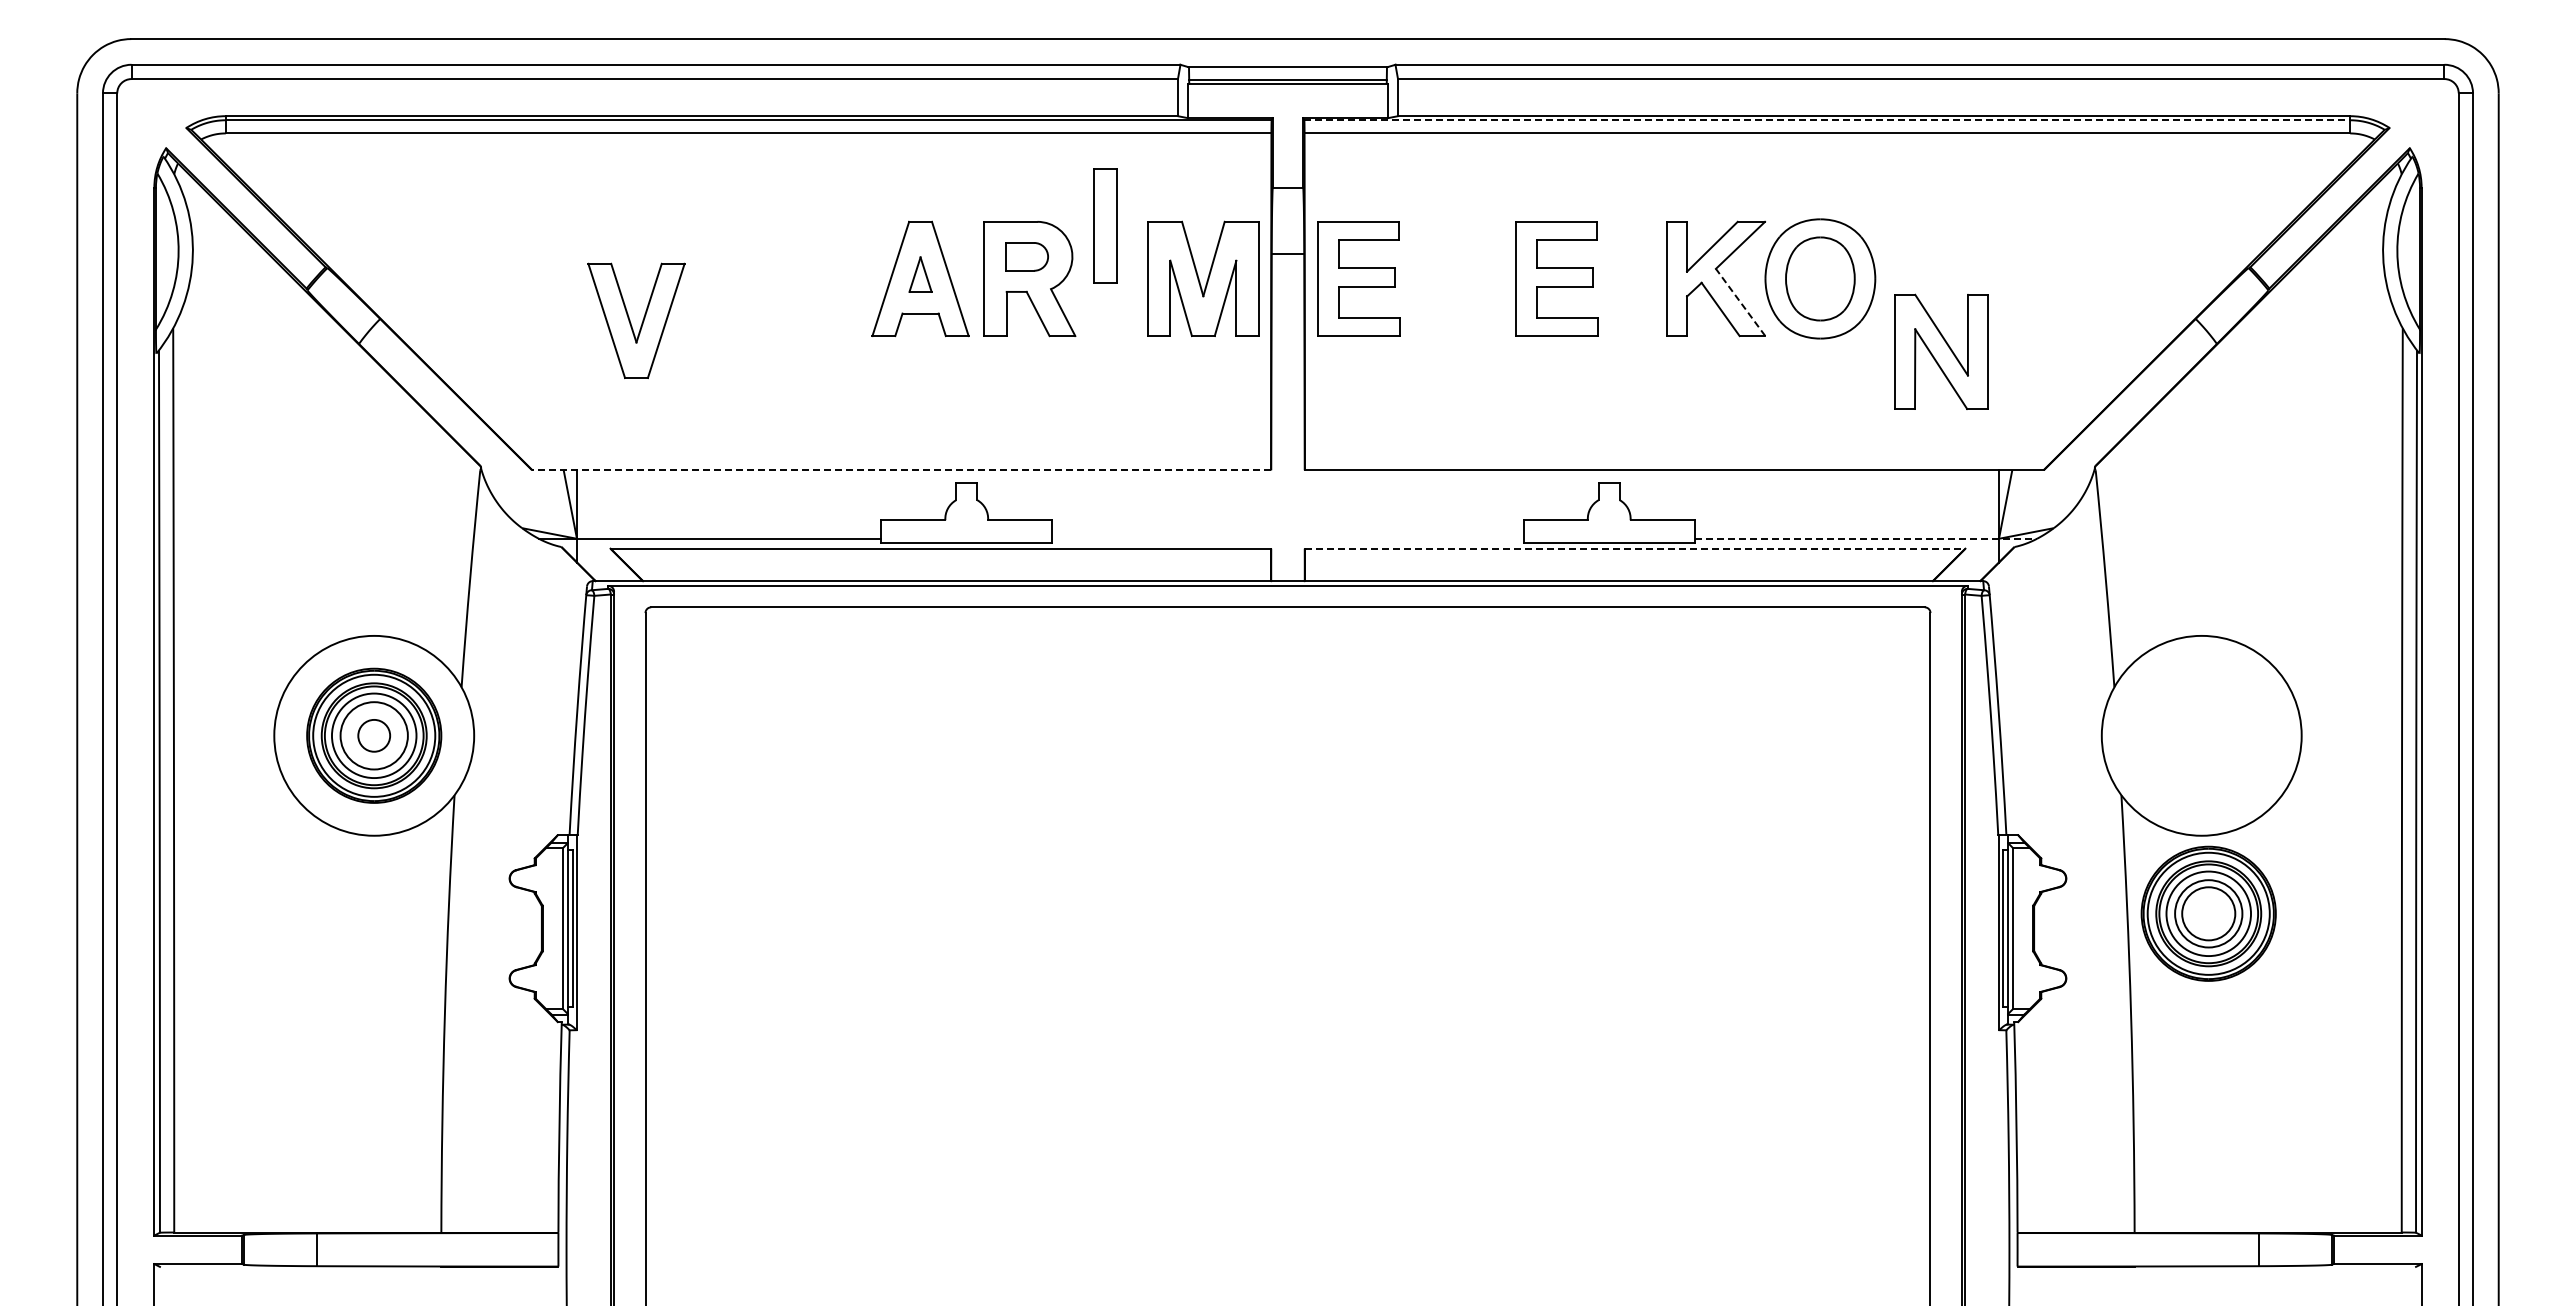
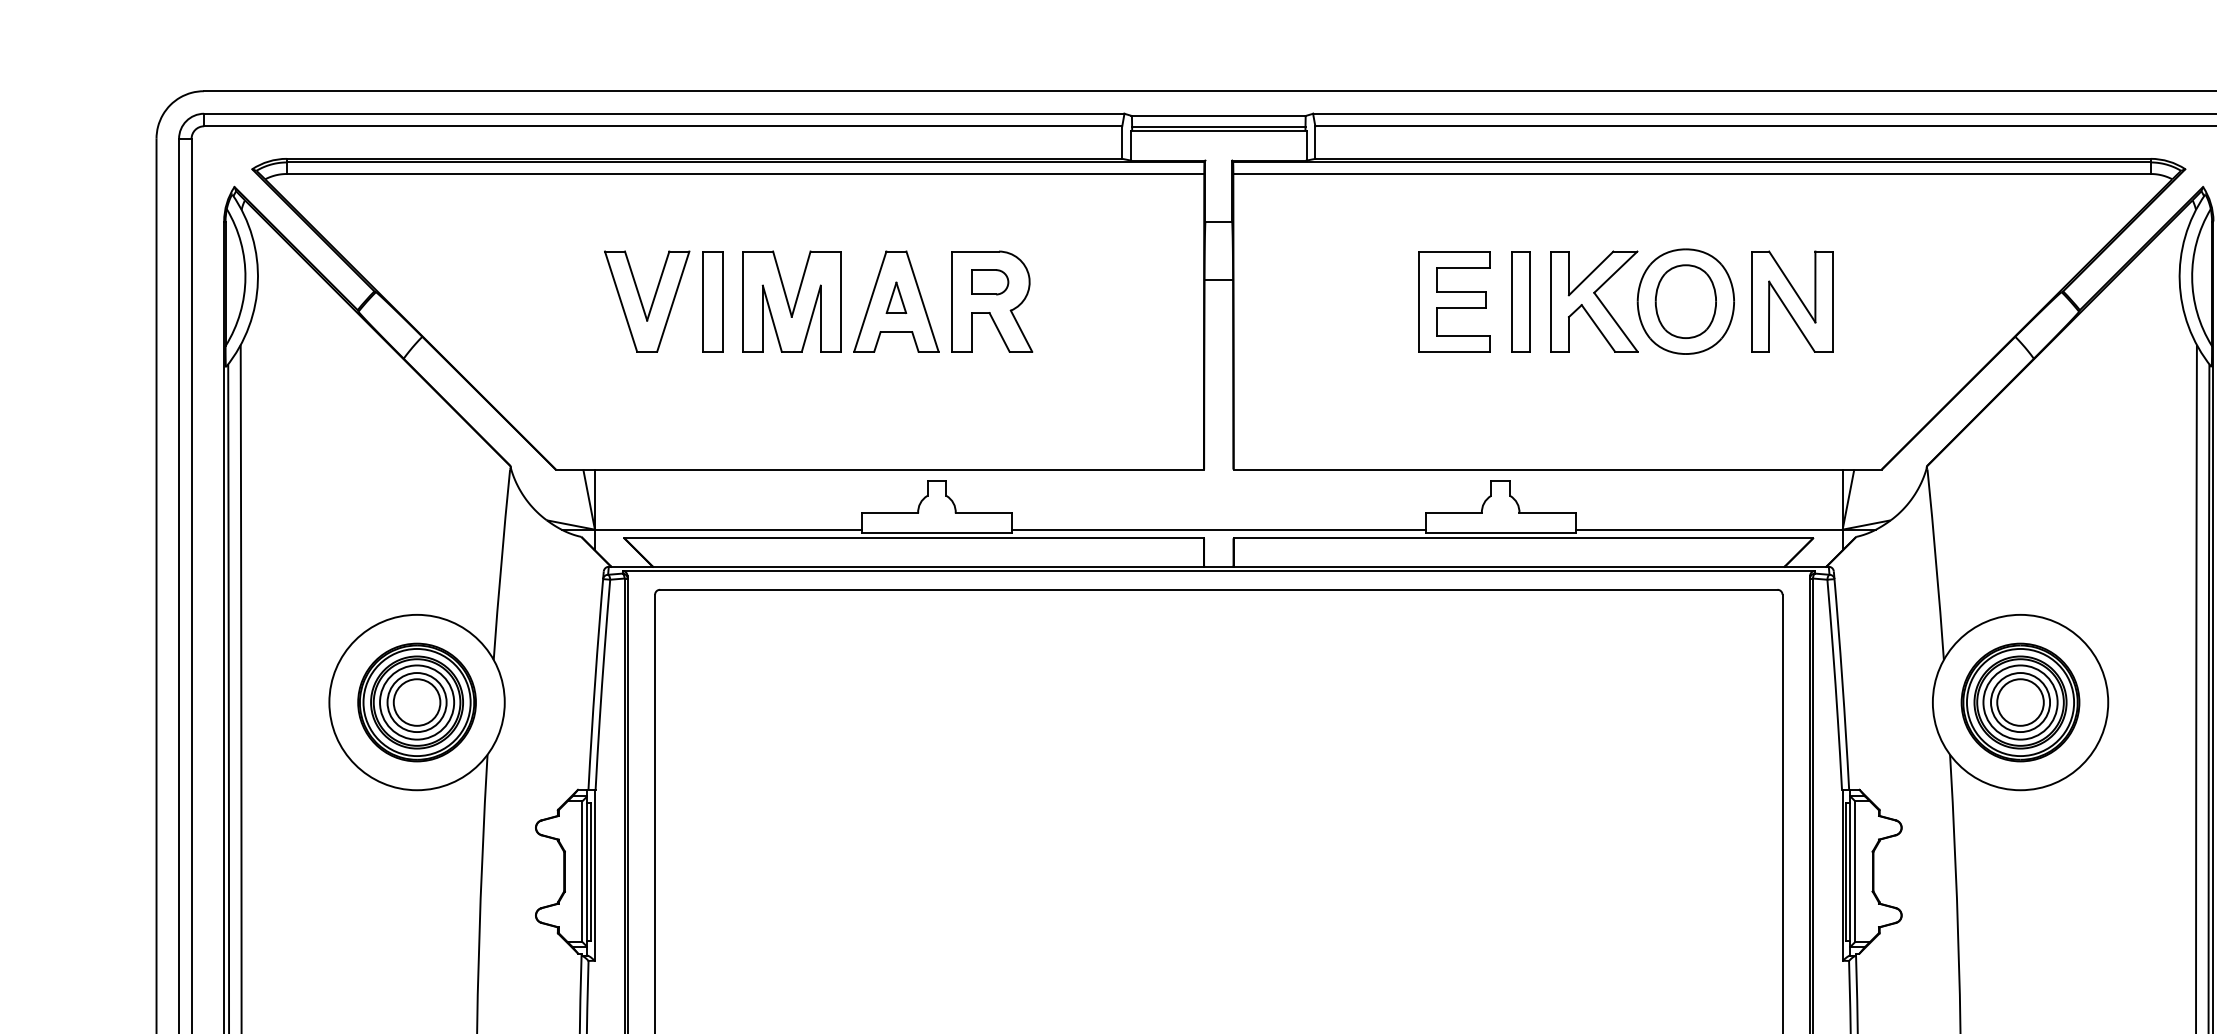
line: (1827, 120) -> (1692, 162), dashed -> solid
part: (1105, 225) -> (712, 301), moved
part: (1203, 278) -> (791, 301), moved
part: (1358, 278) -> (1280, 301), removed
part: (1631, 278) -> (1520, 301), added
line: (1740, 302) -> (1615, 322), dashed -> solid
part: (636, 320) -> (647, 301), moved
part: (1941, 351) -> (1792, 301), moved
line: (901, 470) -> (879, 469), dashed -> solid
line: (1287, 538) -> (1218, 529), added
line: (1866, 538) -> (1726, 529), dashed -> solid
line: (1635, 548) -> (1523, 538), dashed -> solid
circle: (373, 735) -> (416, 702), size x1.67
part: (2208, 913) -> (2020, 702), moved

